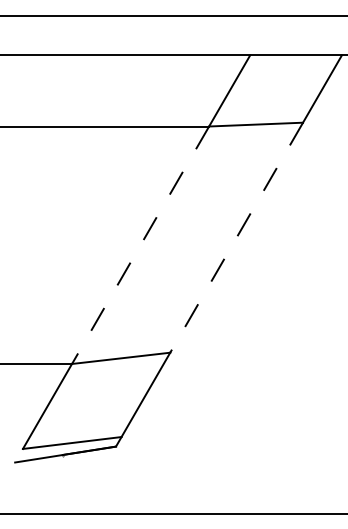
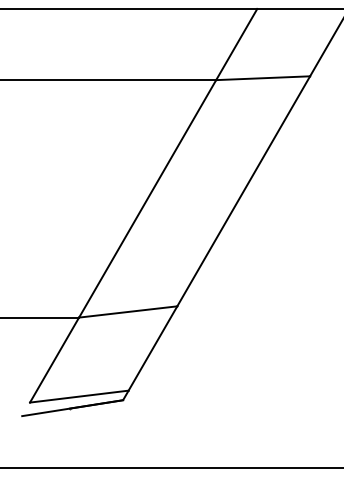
line: (236, 237) -> (243, 191), dashed -> solid
line: (140, 245) -> (147, 199), dashed -> solid

